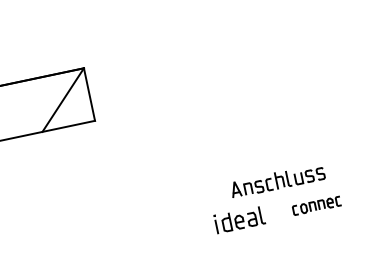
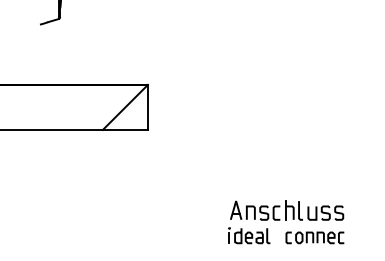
part: (278, 180) -> (287, 210), size x1.43
part: (316, 205) -> (314, 237), size x1.43

